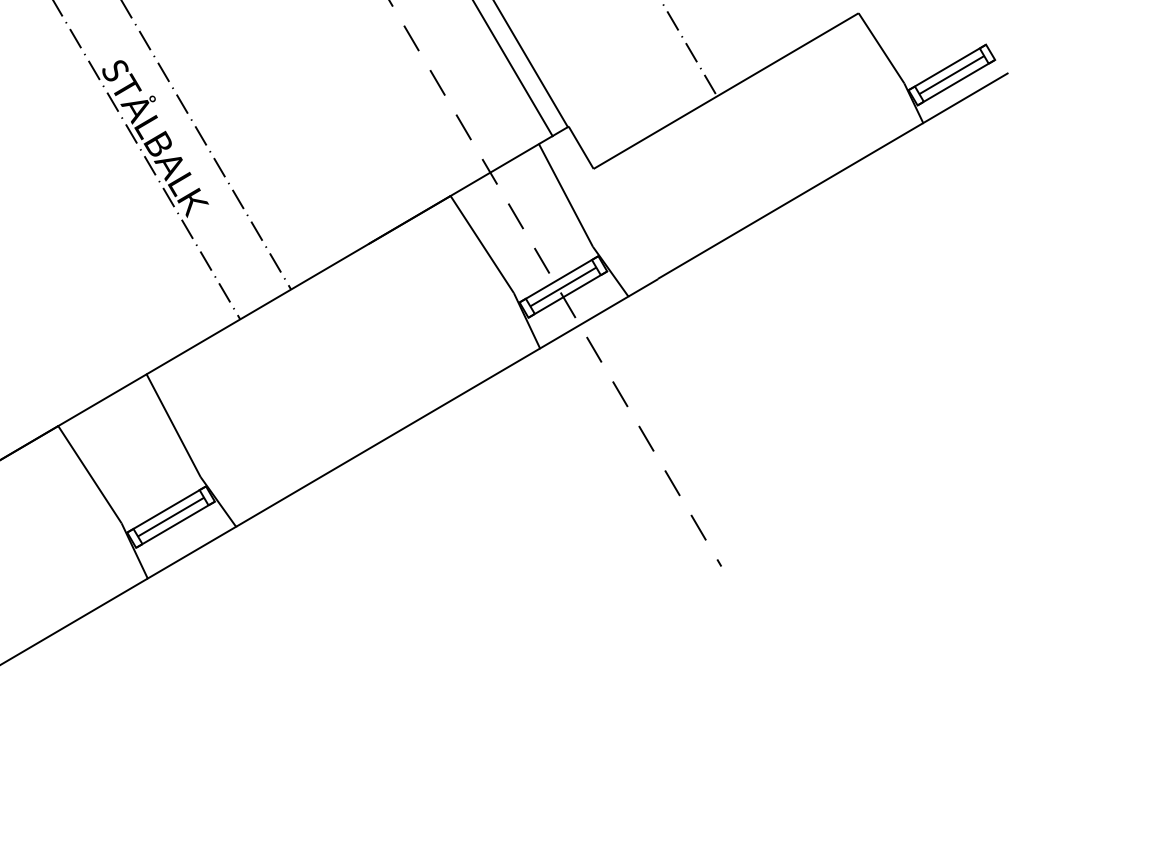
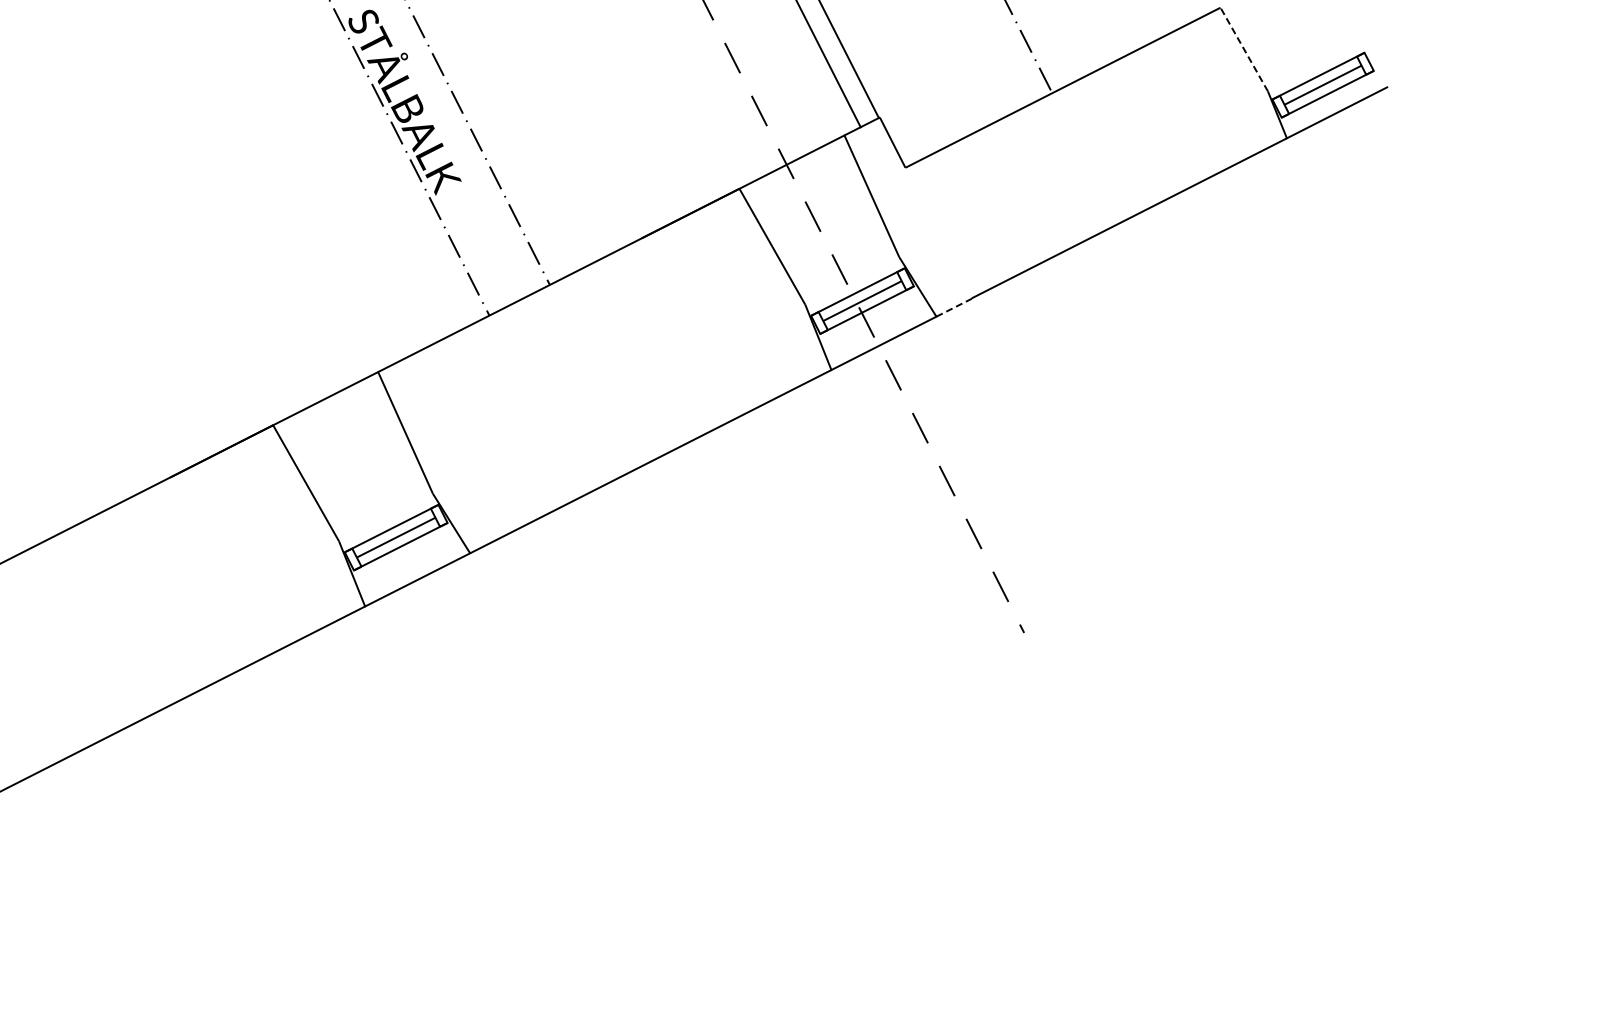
line: (881, 48) -> (1244, 49), solid -> dashed
line: (643, 287) -> (954, 307), solid -> dashed

